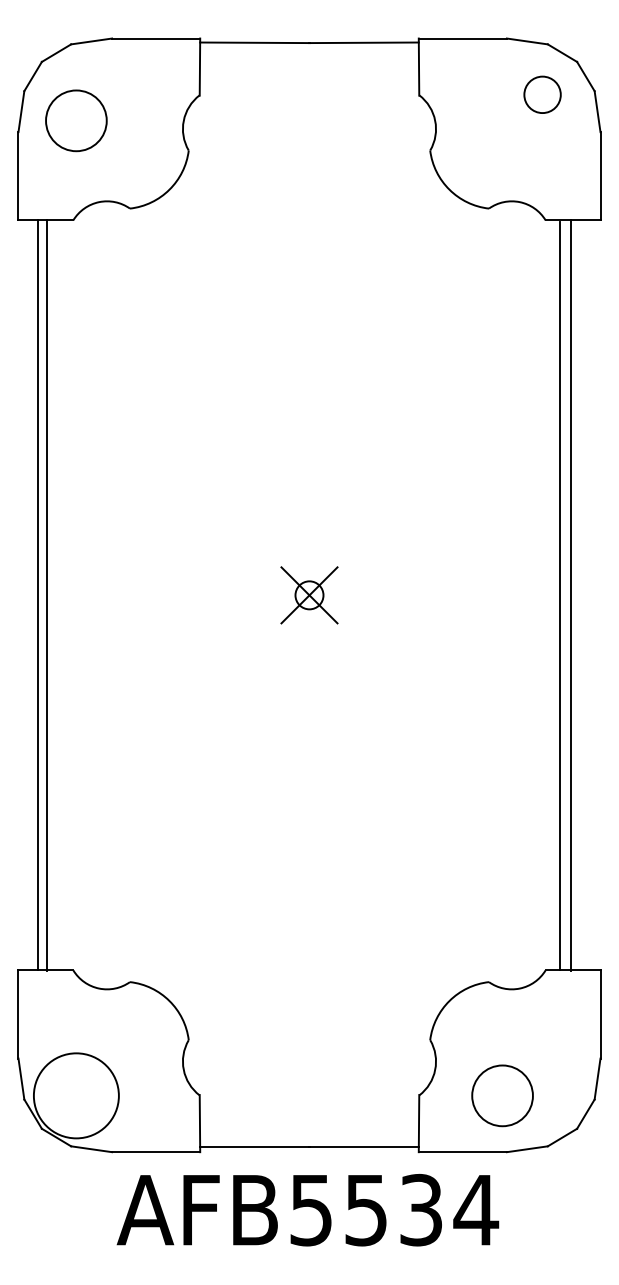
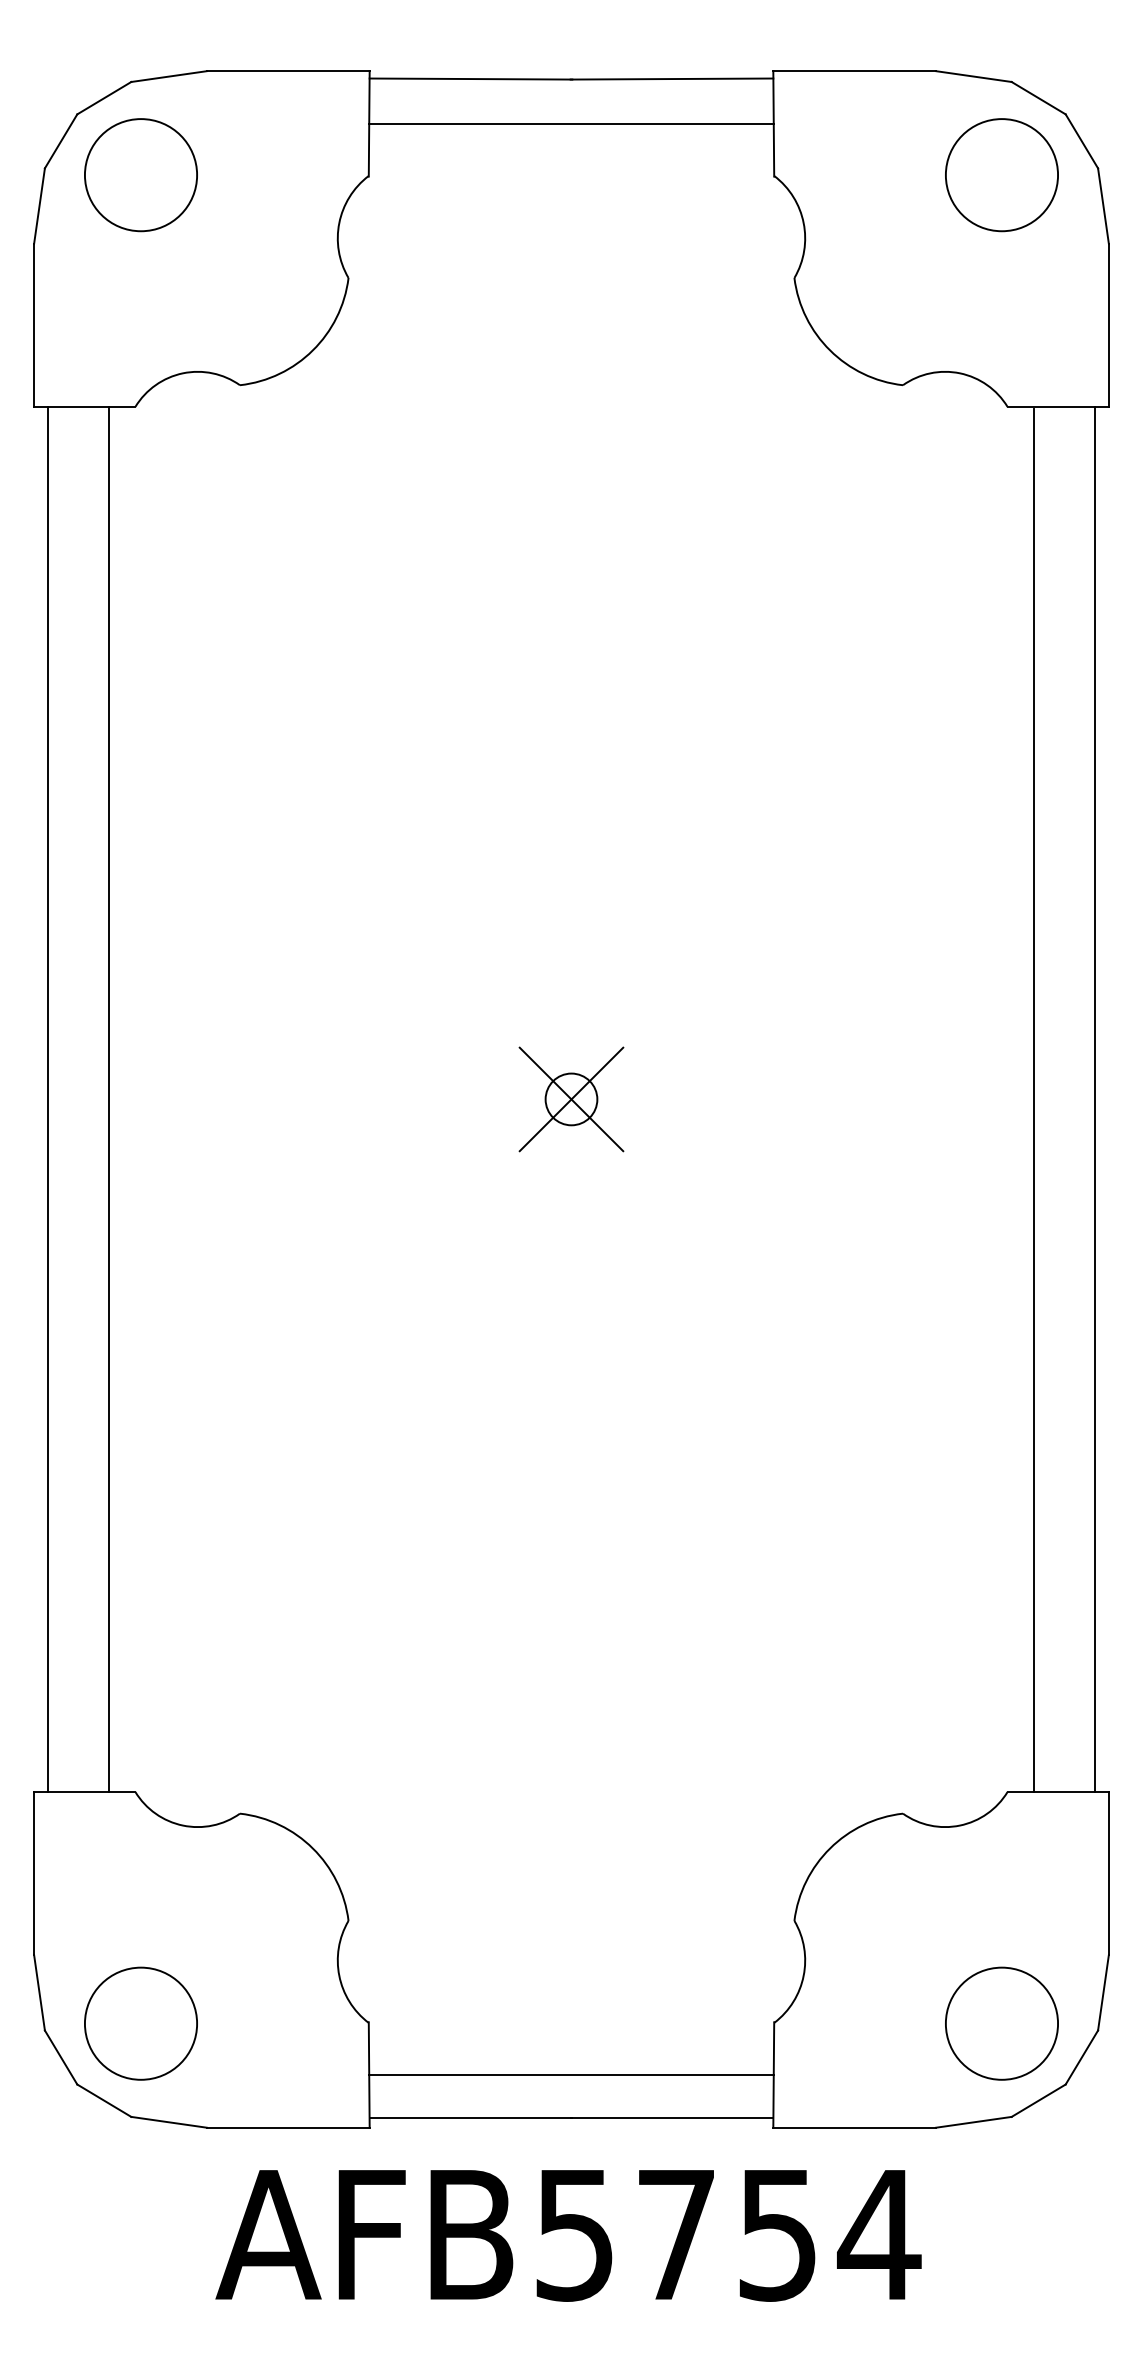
line: (309, 67) -> (571, 124), added
circle: (542, 94) -> (1001, 174), size x1.67
circle: (76, 120) -> (141, 174), moved
line: (38, 595) -> (109, 1099), moved
line: (46, 595) -> (47, 1099), moved
line: (571, 595) -> (1095, 1099), moved
circle: (76, 1095) -> (141, 2023), size x0.71
circle: (502, 1095) -> (1001, 2023), moved
line: (309, 1123) -> (571, 2074), added
text: (393, 1209) -> (726, 2233), AFB5534 -> AFB5754

